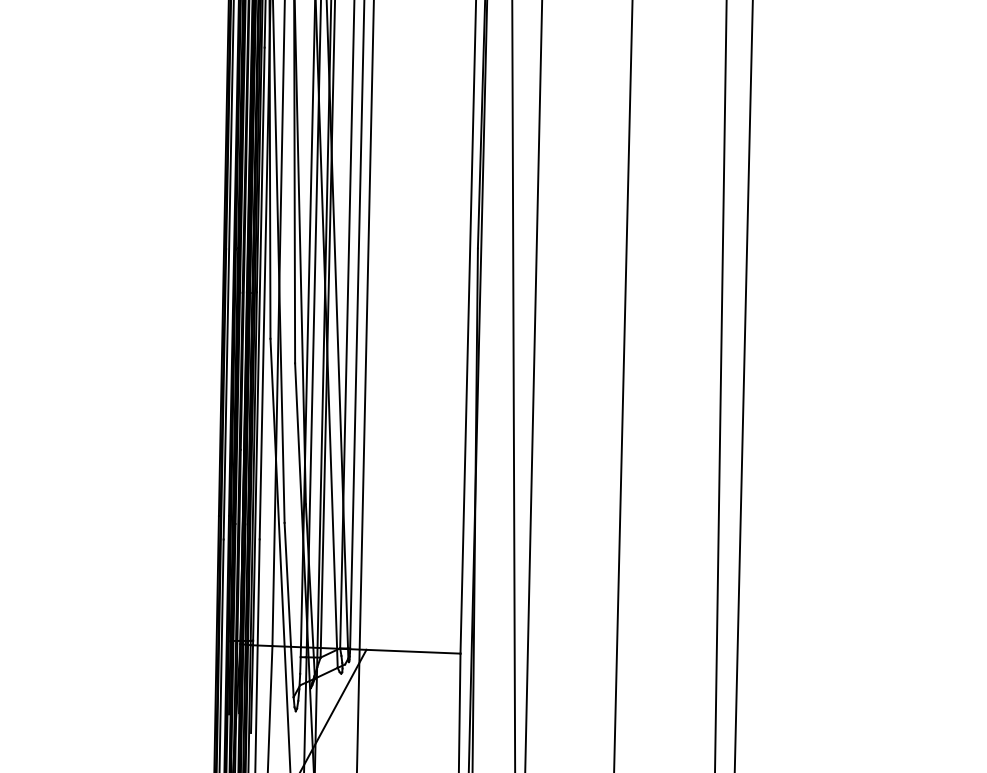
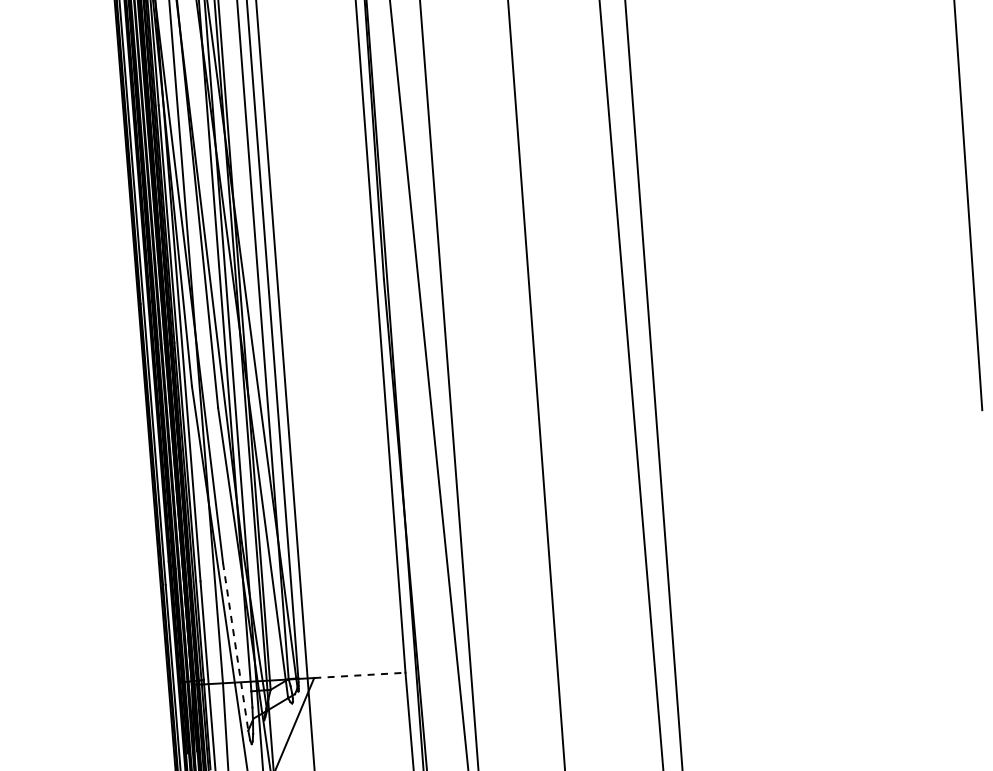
line: (288, 609) -> (235, 646), solid -> dashed
line: (413, 651) -> (359, 675), solid -> dashed

